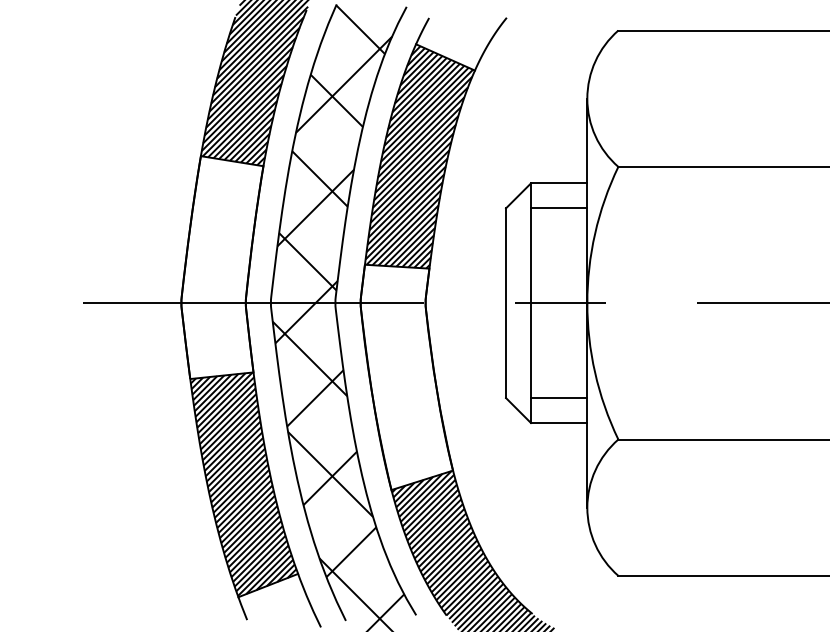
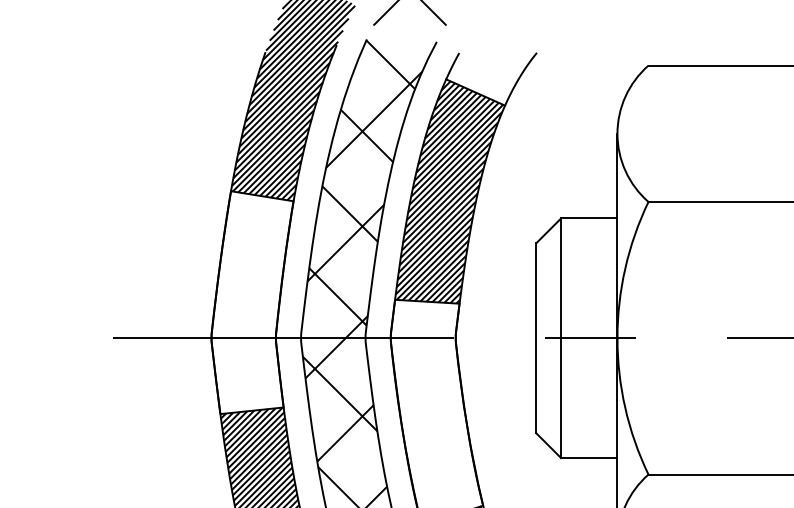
line: (559, 208) -> (589, 243), removed
line: (559, 398) -> (589, 433), removed

